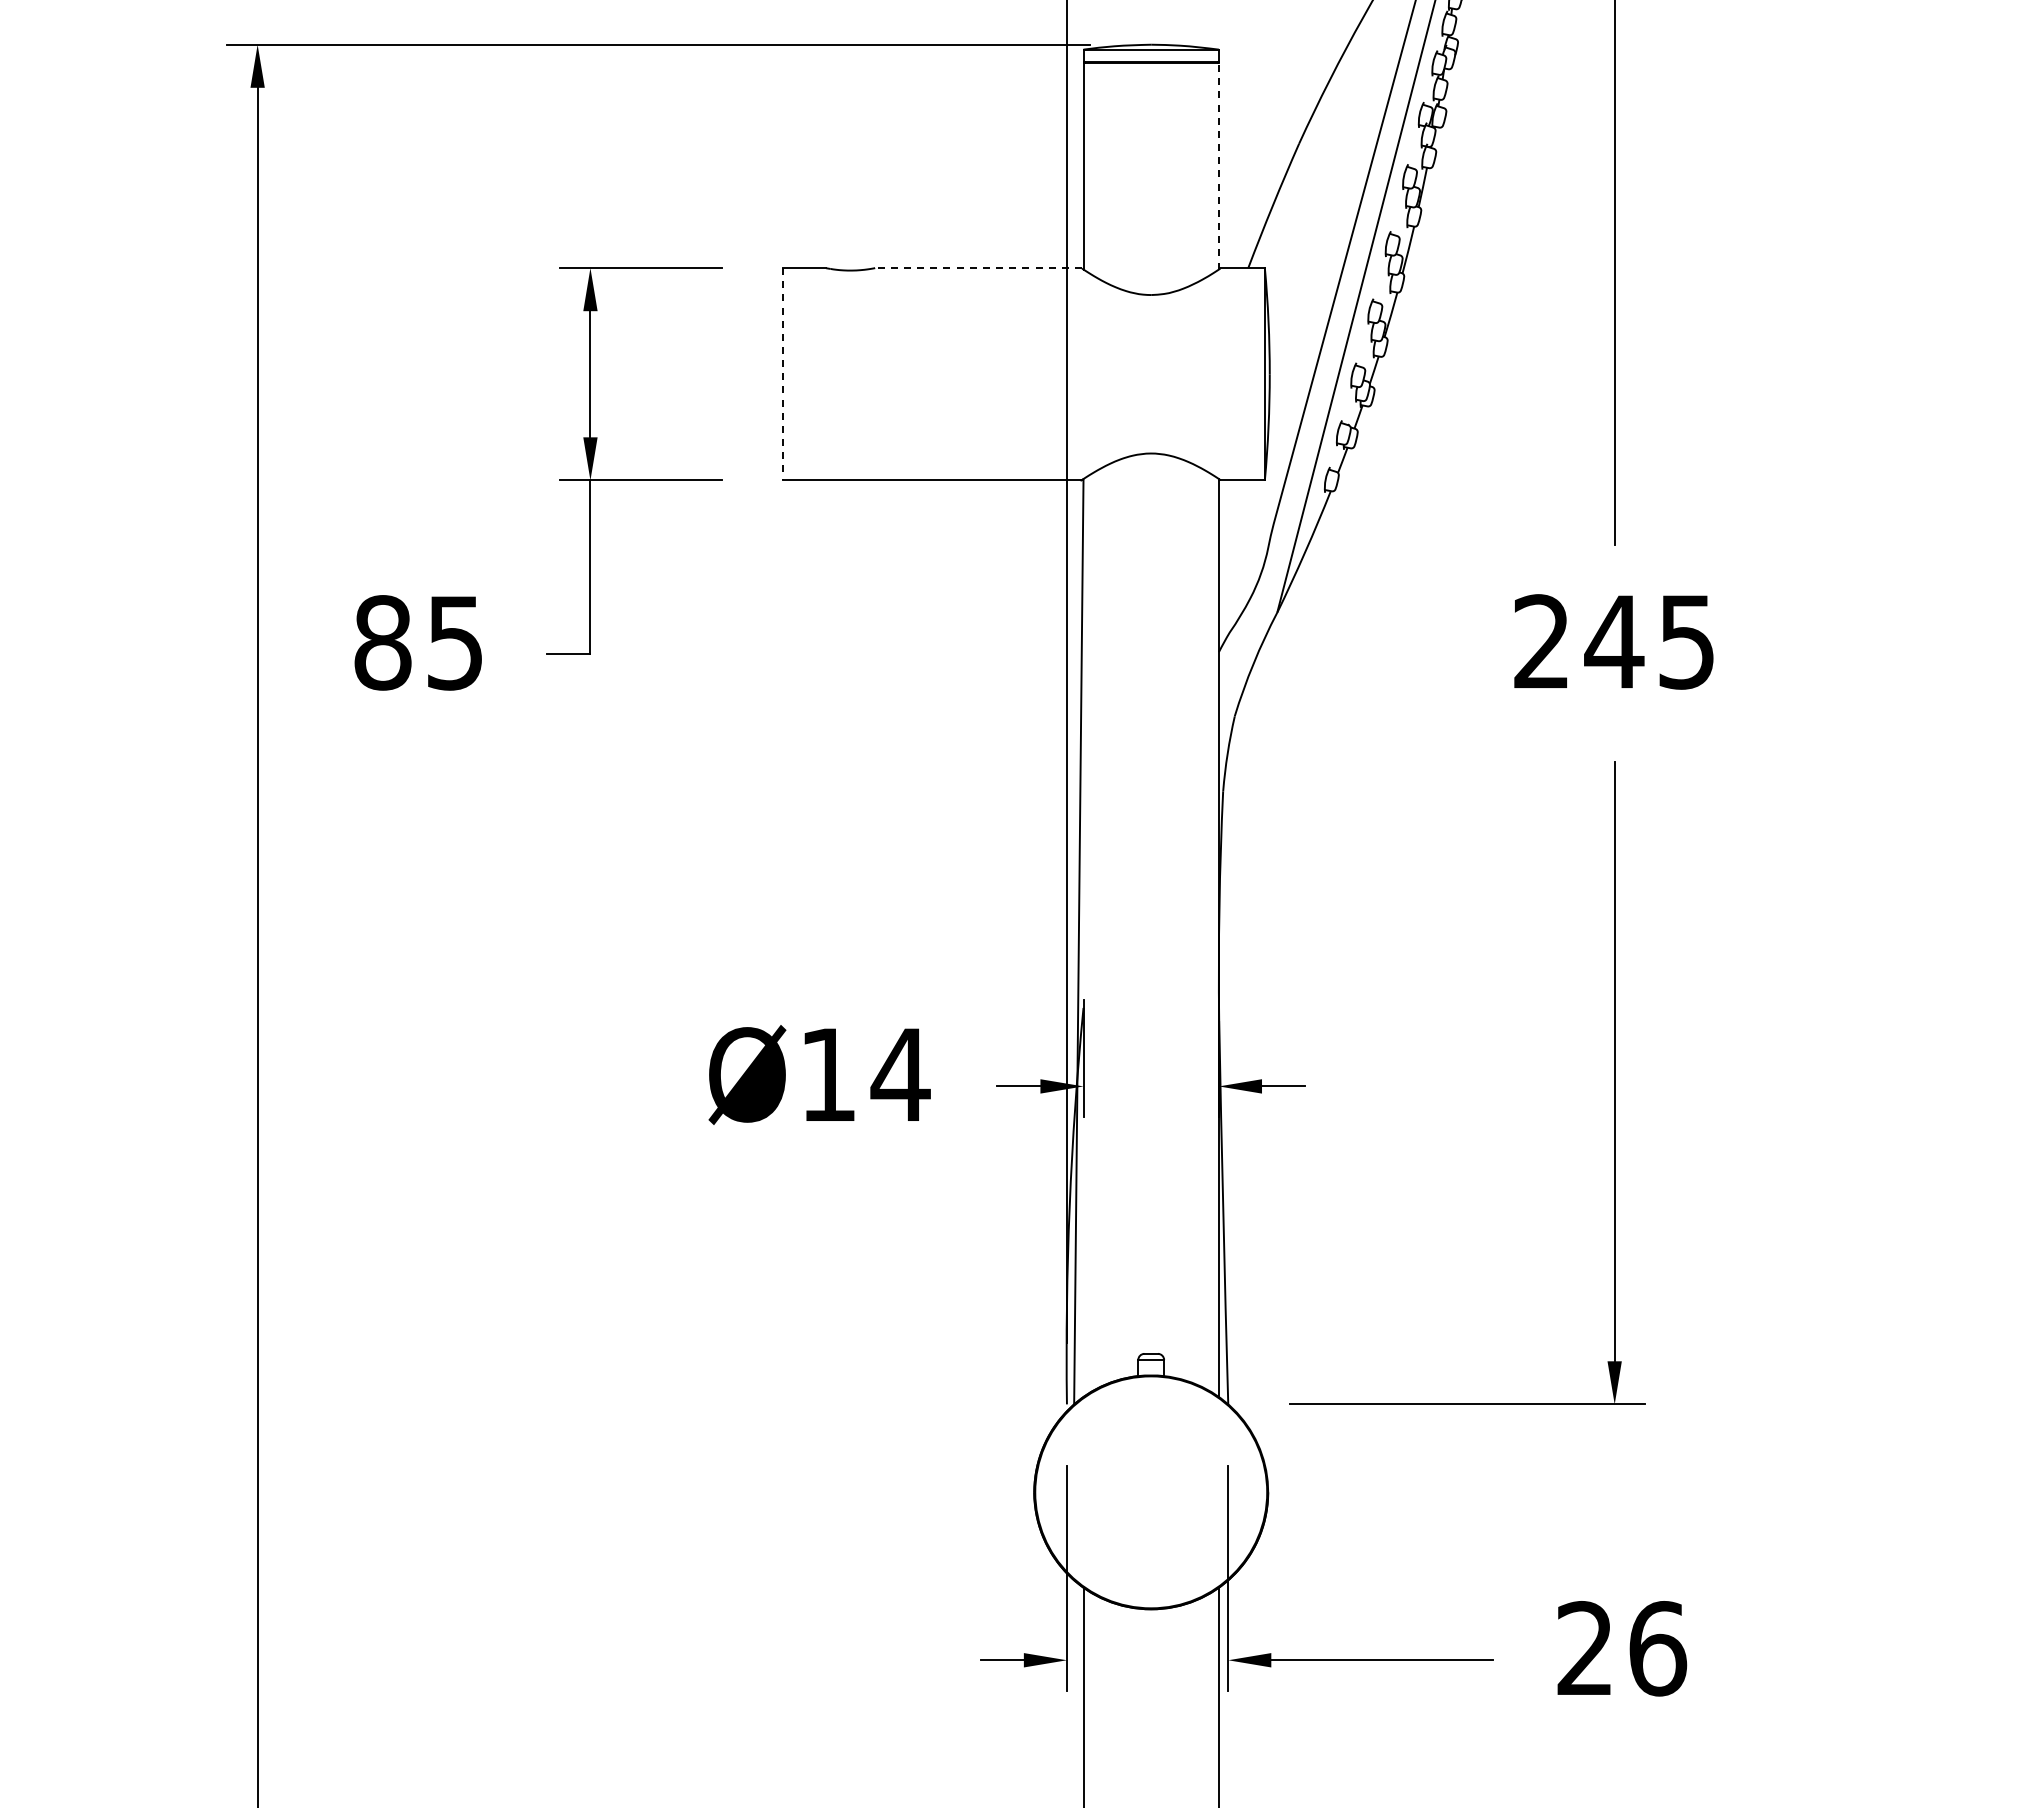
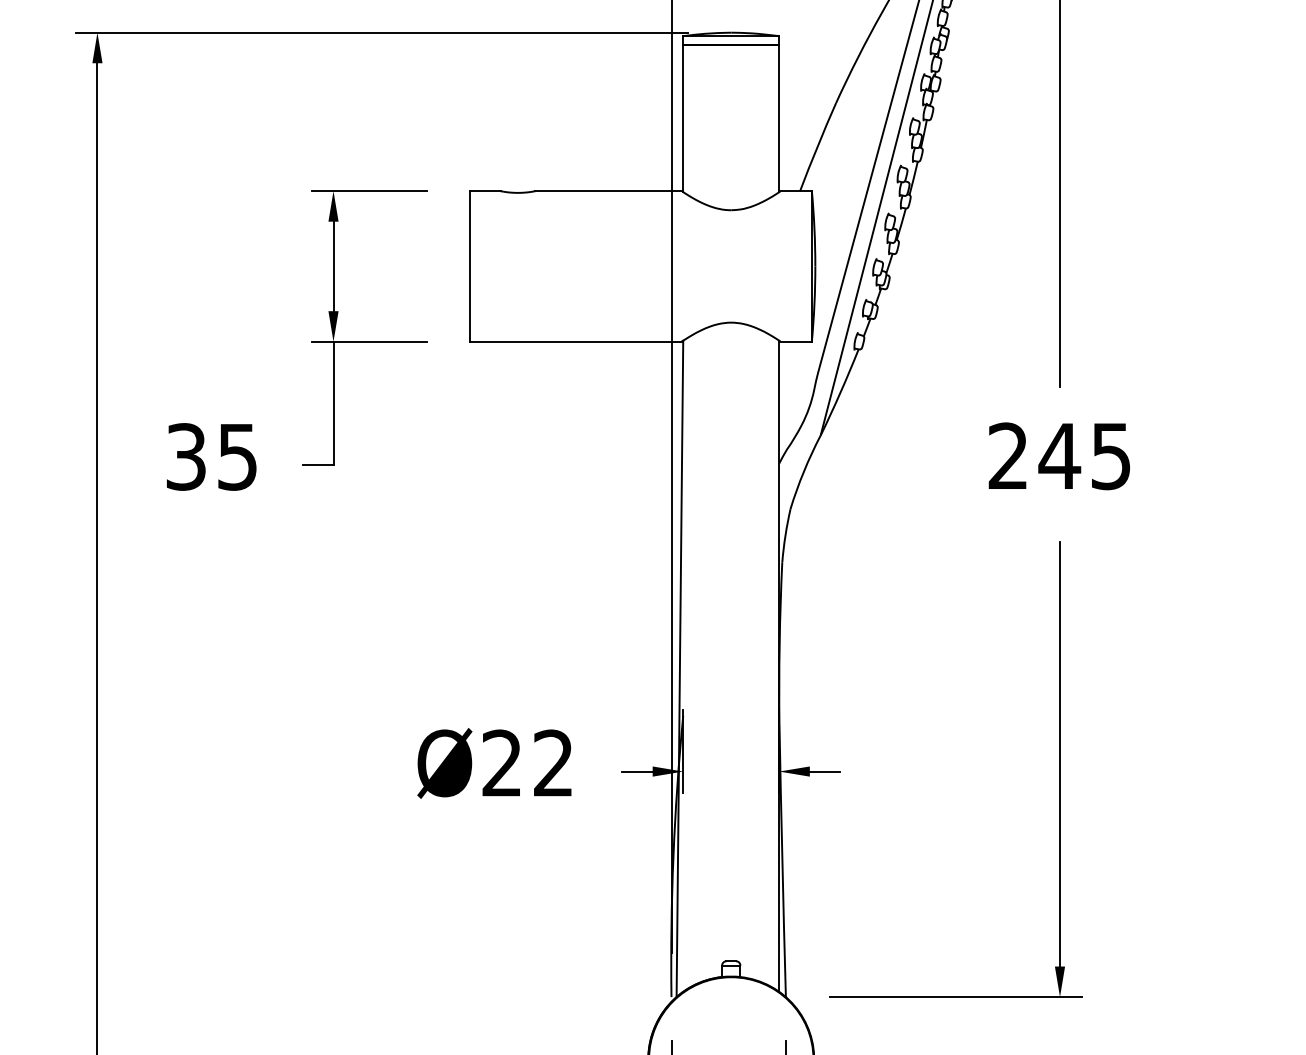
line: (1218, 165) -> (778, 118), dashed -> solid
line: (978, 268) -> (608, 191), dashed -> solid
line: (783, 374) -> (470, 266), dashed -> solid
text: (382, 642) -> (186, 456), 85 -> 35
text: (865, 1073) -> (528, 762), Ø14 -> Ø22

